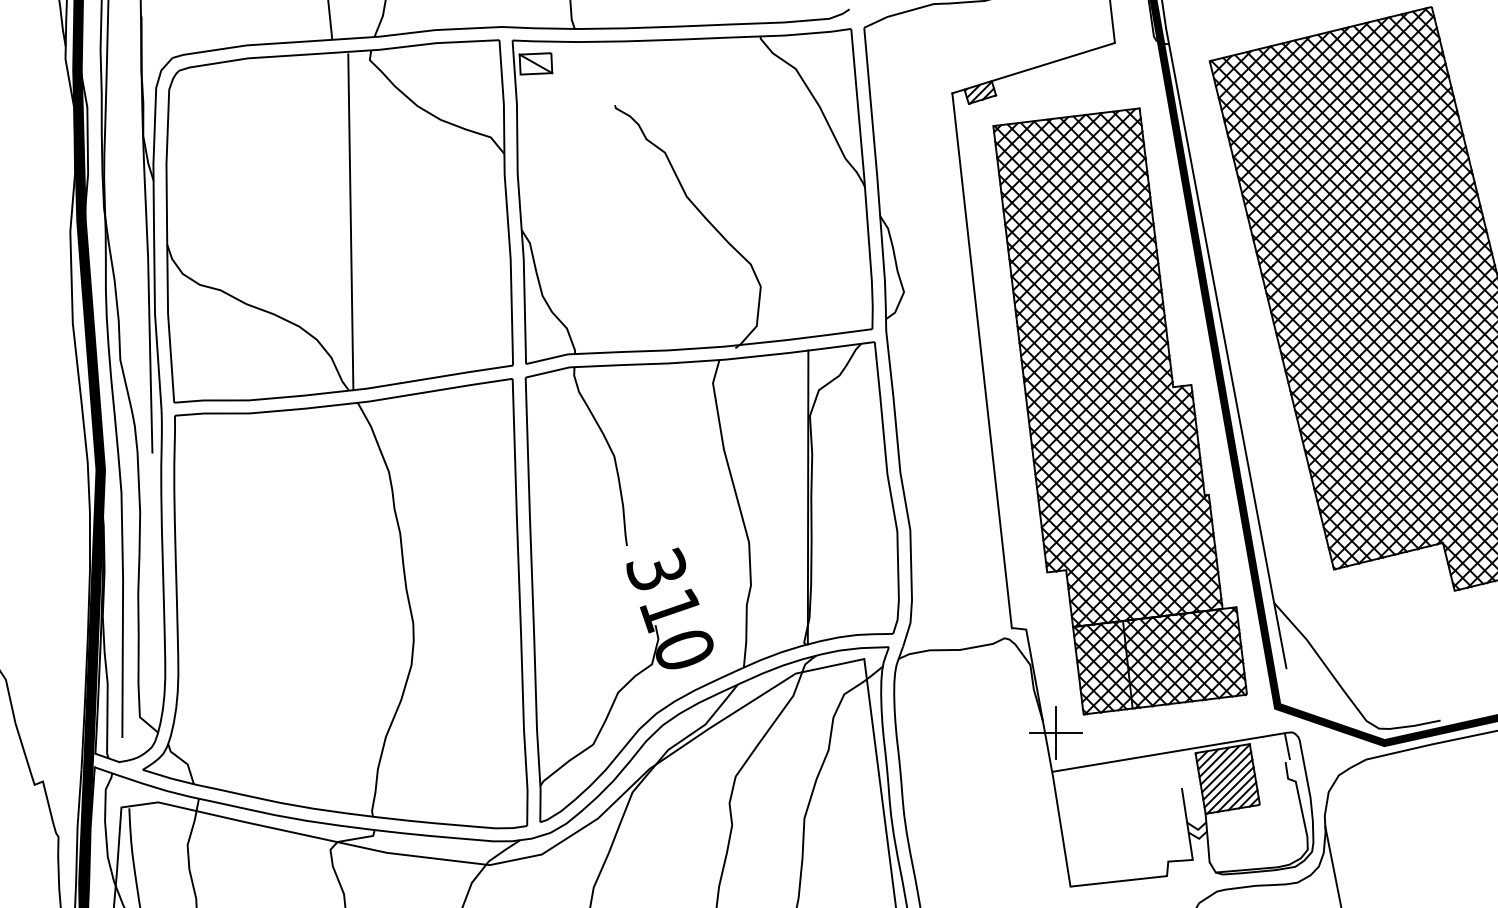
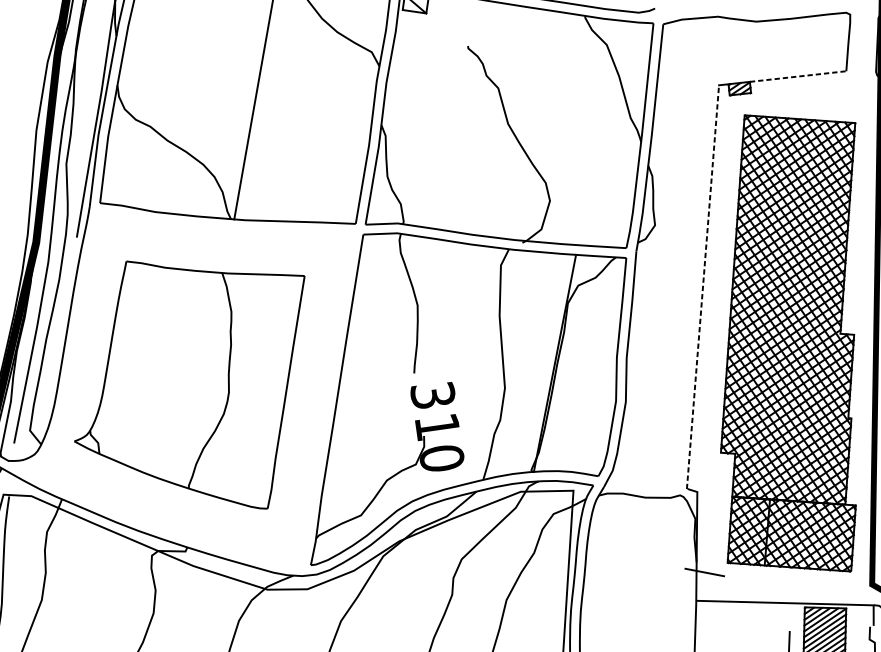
line: (1053, 61) -> (798, 76), solid -> dashed
line: (982, 360) -> (703, 286), solid -> dashed
part: (335, 603) -> (190, 374), size x0.7
line: (1056, 732) -> (705, 572), removed

